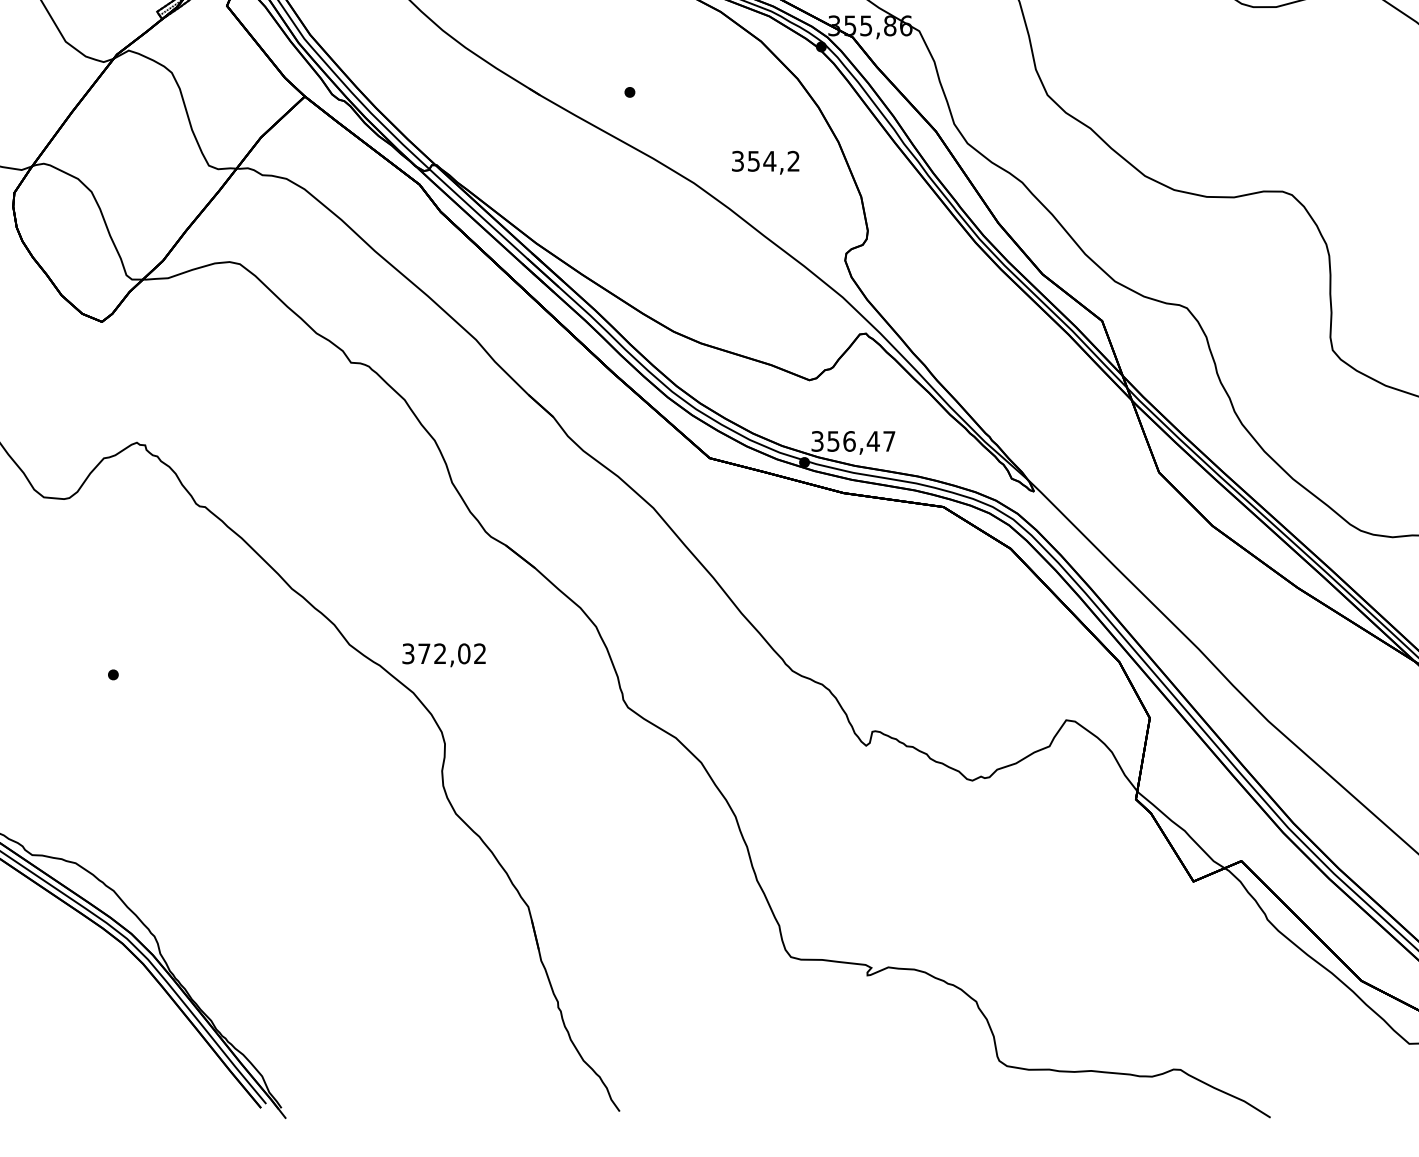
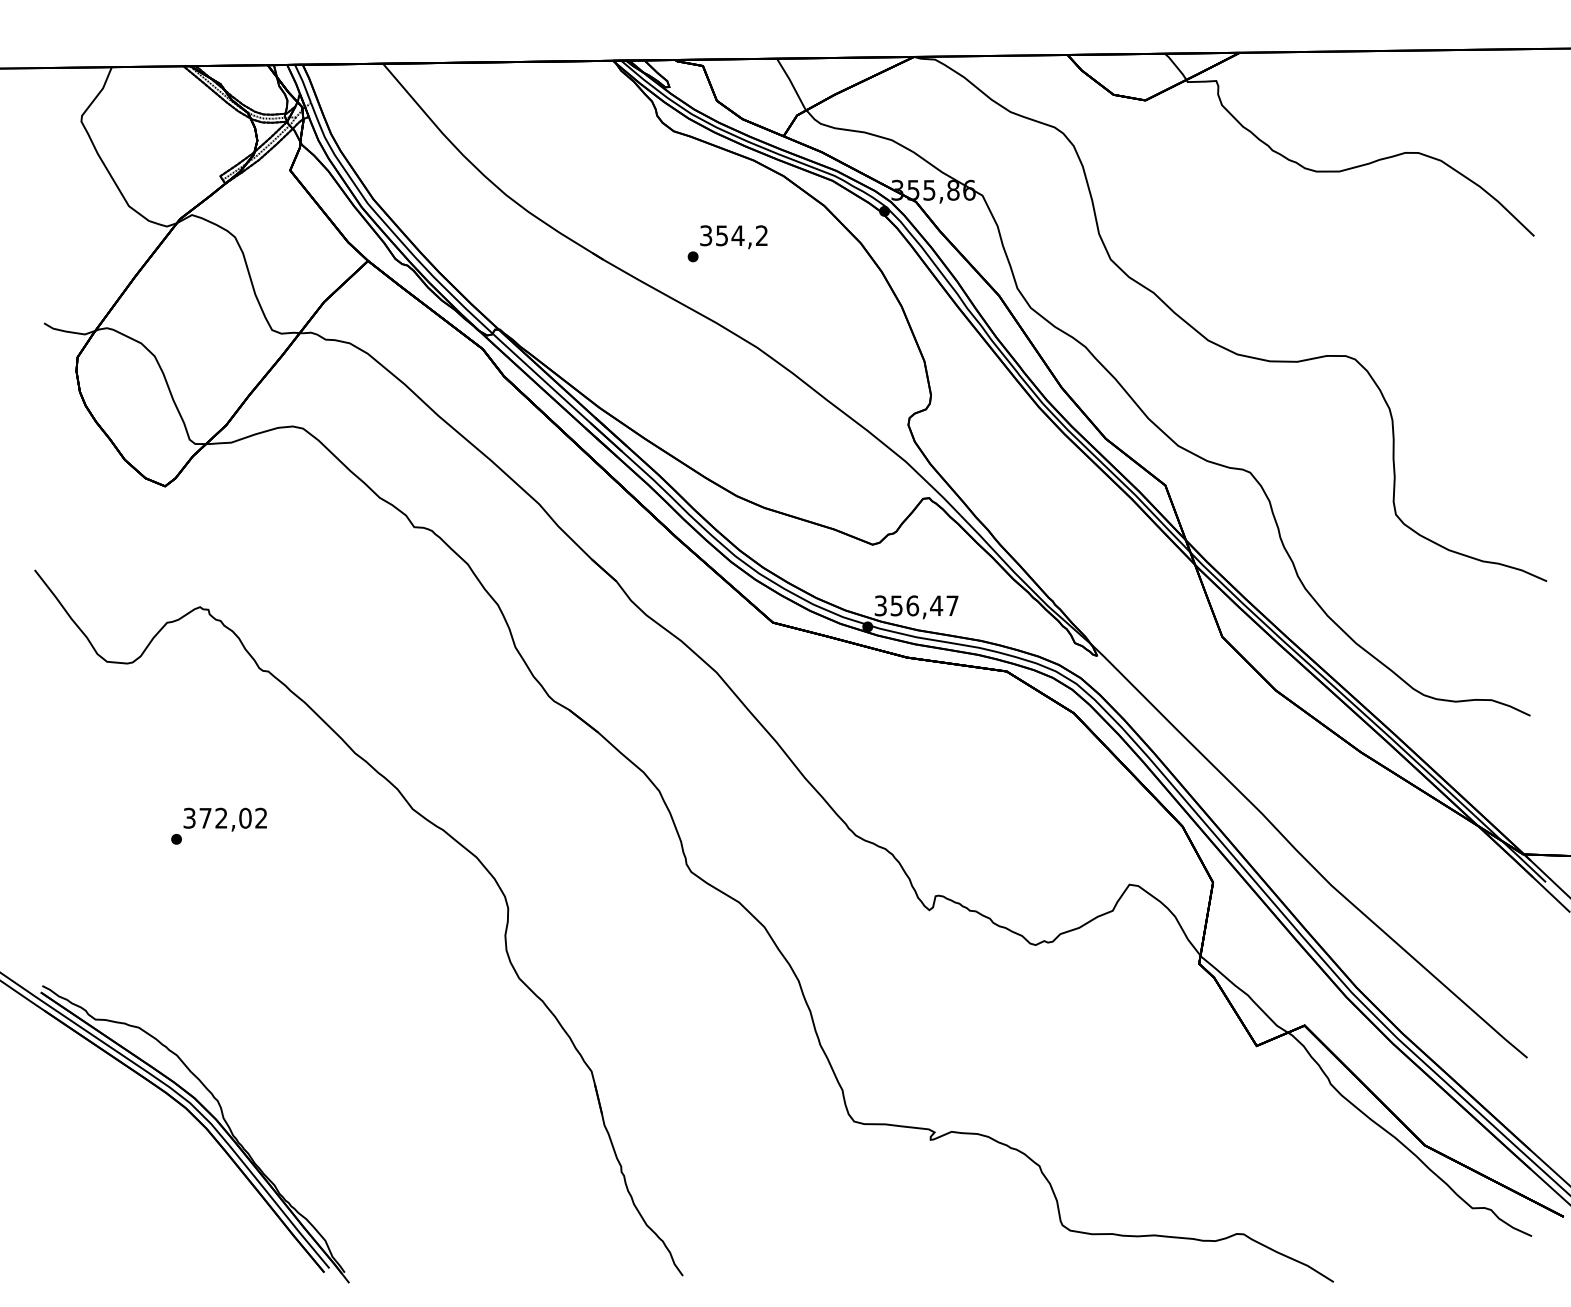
text: (765, 163) -> (733, 237), moved
text: (443, 655) -> (224, 819), moved

